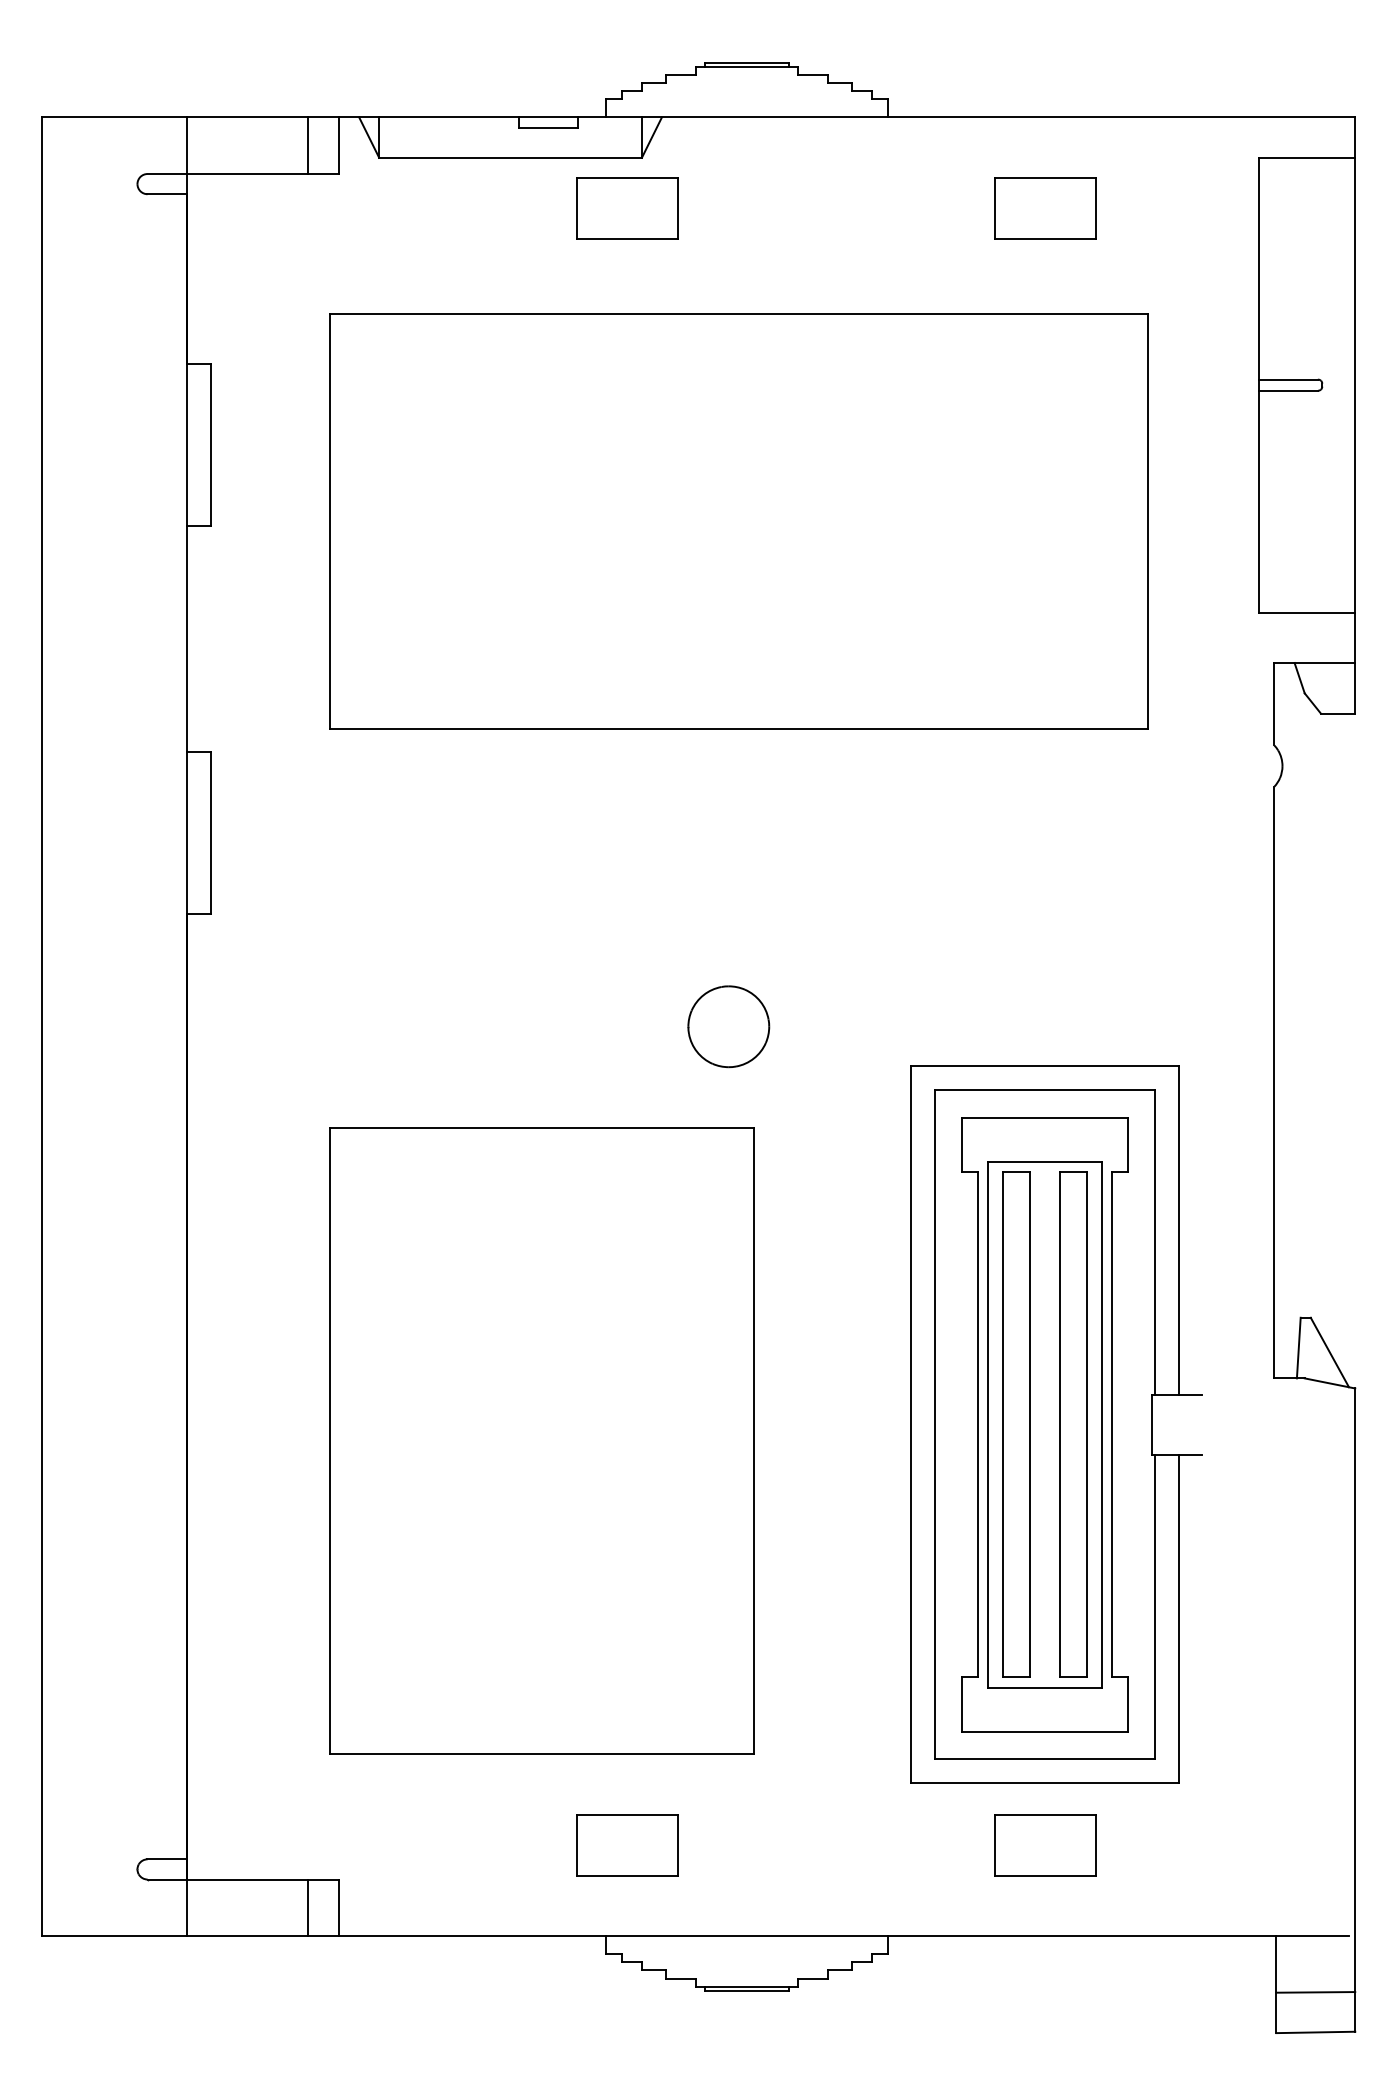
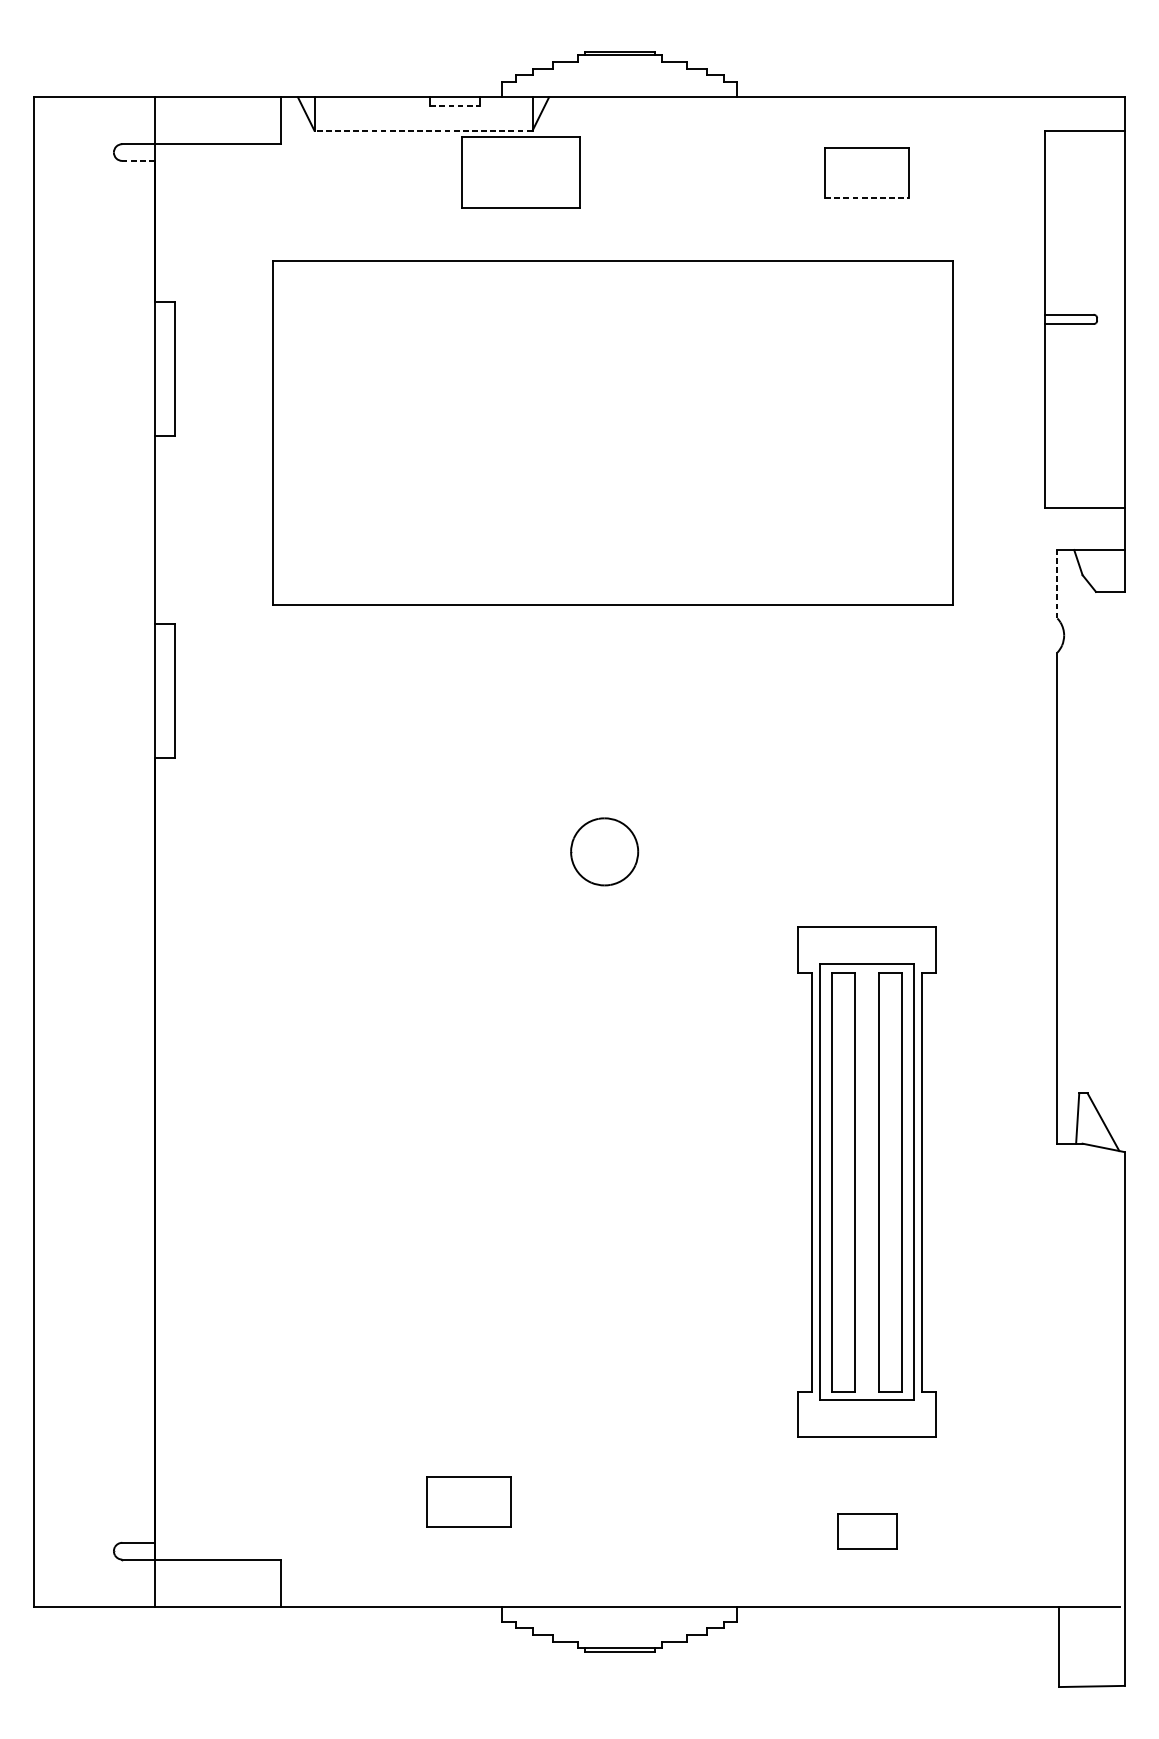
line: (548, 127) -> (455, 105), solid -> dashed
line: (308, 145) -> (255, 120), removed
line: (510, 157) -> (423, 130), solid -> dashed
line: (167, 194) -> (138, 161), solid -> dashed
part: (627, 208) -> (520, 172), size x1.4
line: (1045, 238) -> (867, 197), solid -> dashed
line: (1274, 703) -> (1057, 583), solid -> dashed
part: (1056, 1424) -> (876, 1181), removed
part: (541, 1440) -> (449, 1195), removed
part: (627, 1845) -> (469, 1502), moved
part: (1045, 1845) -> (867, 1531), size x0.7
line: (308, 1907) -> (255, 1582), removed
line: (1315, 1992) -> (1091, 1653), removed

